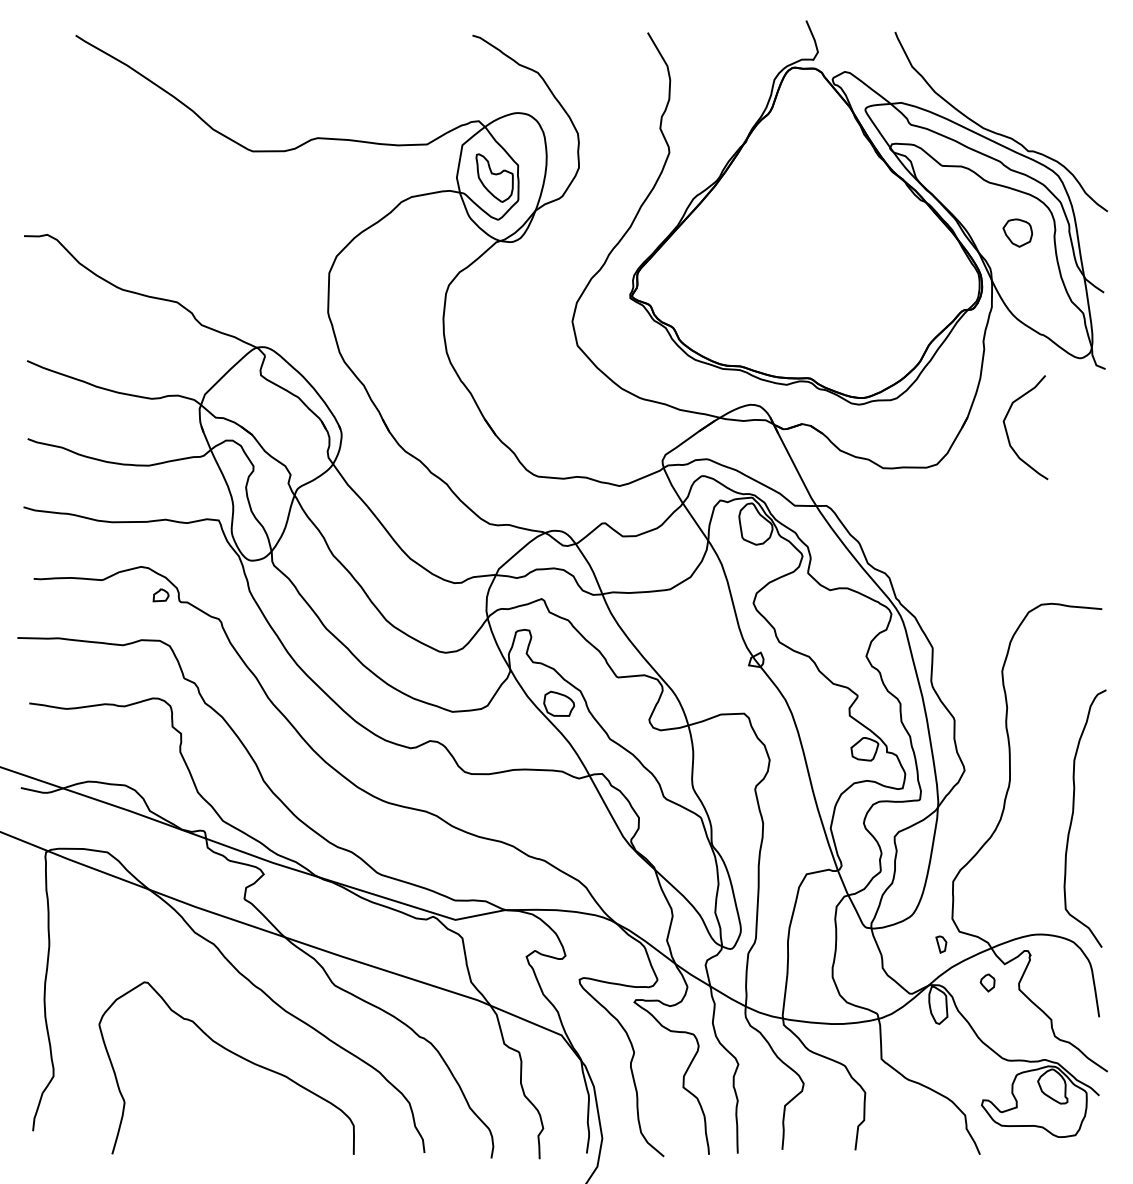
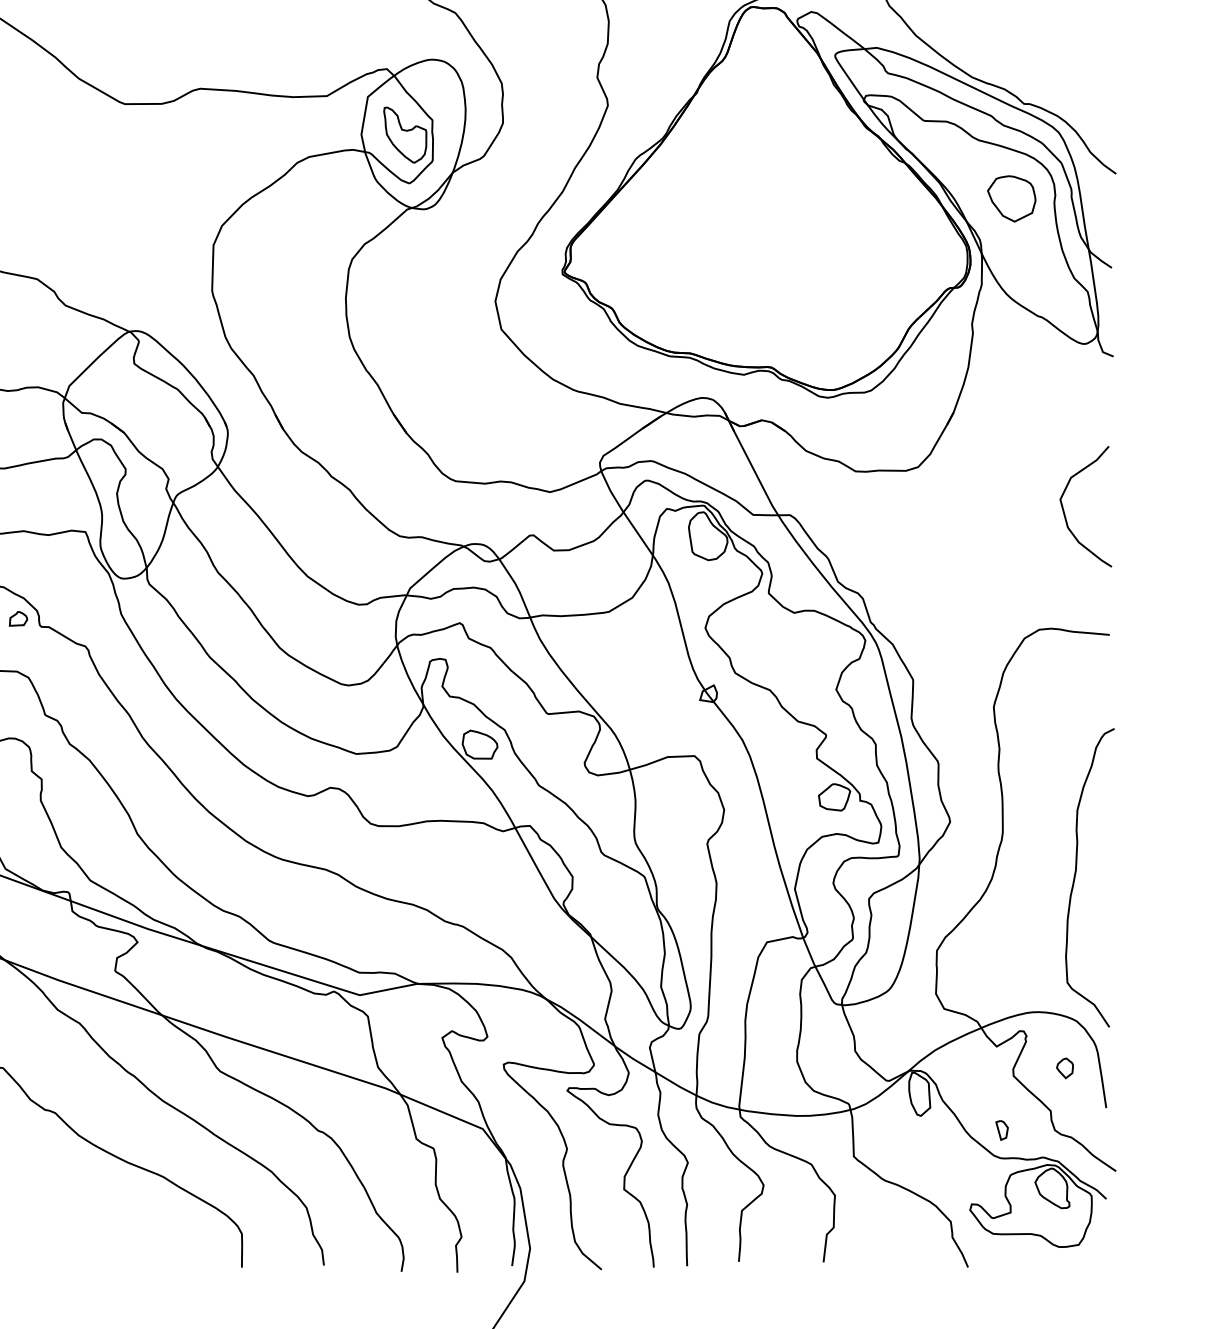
part: (1017, 232) -> (1011, 198), size x1.43
curve: (1008, 434) -> (1065, 514), moved
part: (941, 944) -> (1002, 1130), moved
part: (987, 982) -> (1064, 1067), moved

